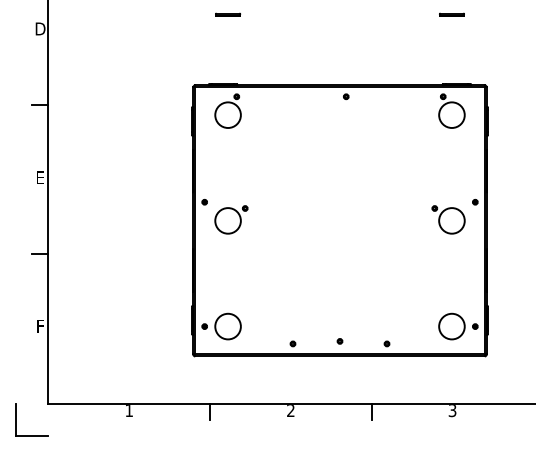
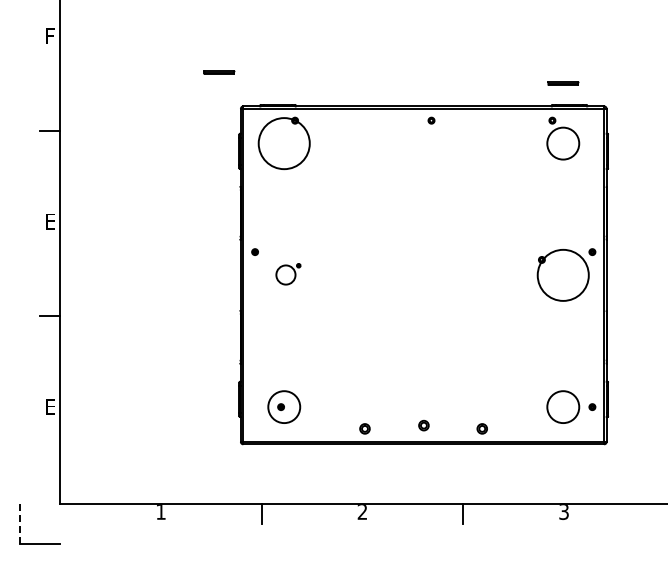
line: (228, 14) -> (219, 72), moved
line: (452, 14) -> (563, 83), moved
text: (40, 29) -> (50, 36), D -> F
circle: (228, 115) -> (284, 143), size x1.6
part: (231, 220) -> (288, 274), size x0.6
circle: (452, 220) -> (563, 275), size x1.6
part: (204, 326) -> (280, 406), moved
text: (41, 328) -> (51, 409), F -> E
part: (339, 341) -> (423, 425), size x1.6
part: (293, 343) -> (365, 428), size x1.6
part: (387, 343) -> (482, 428), size x1.6
line: (16, 419) -> (20, 523), solid -> dashed

